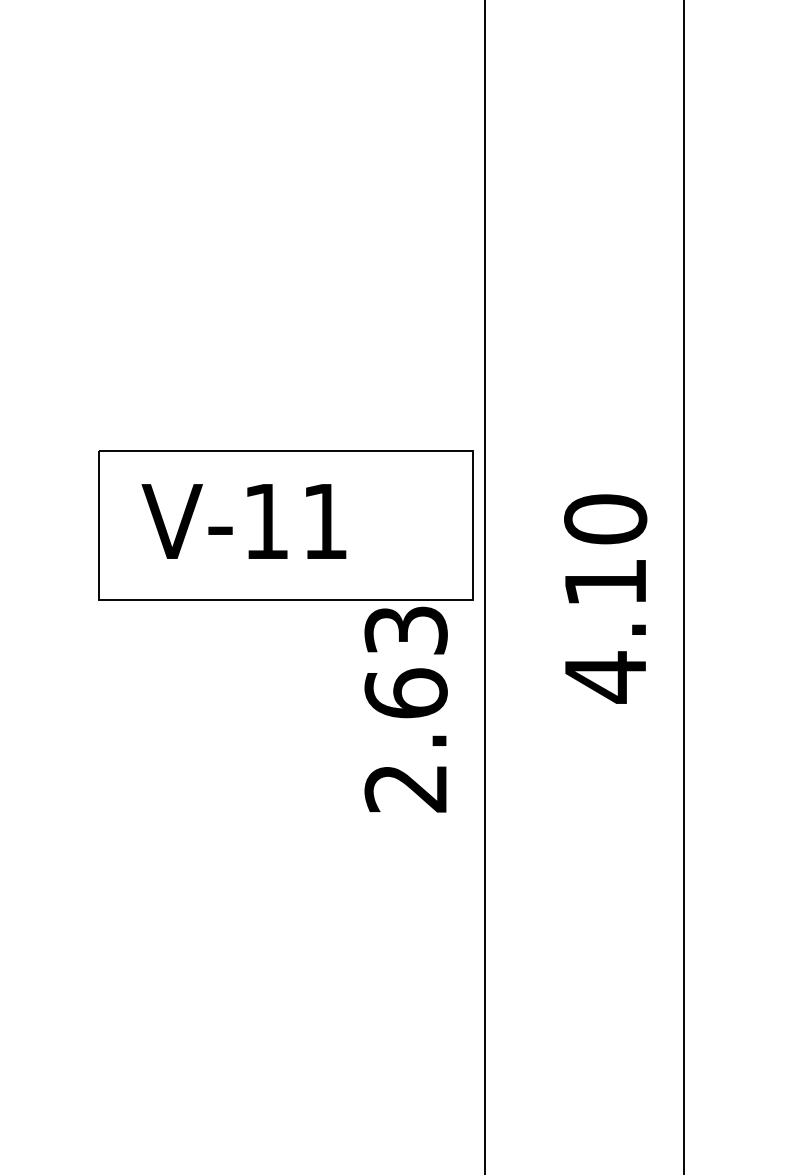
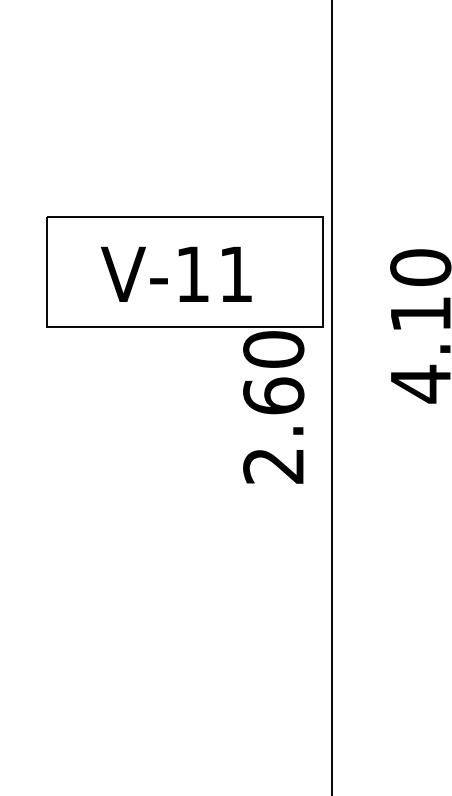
text: (243, 521) -> (175, 274), moved
text: (405, 630) -> (273, 349), 2.63 -> 2.60

